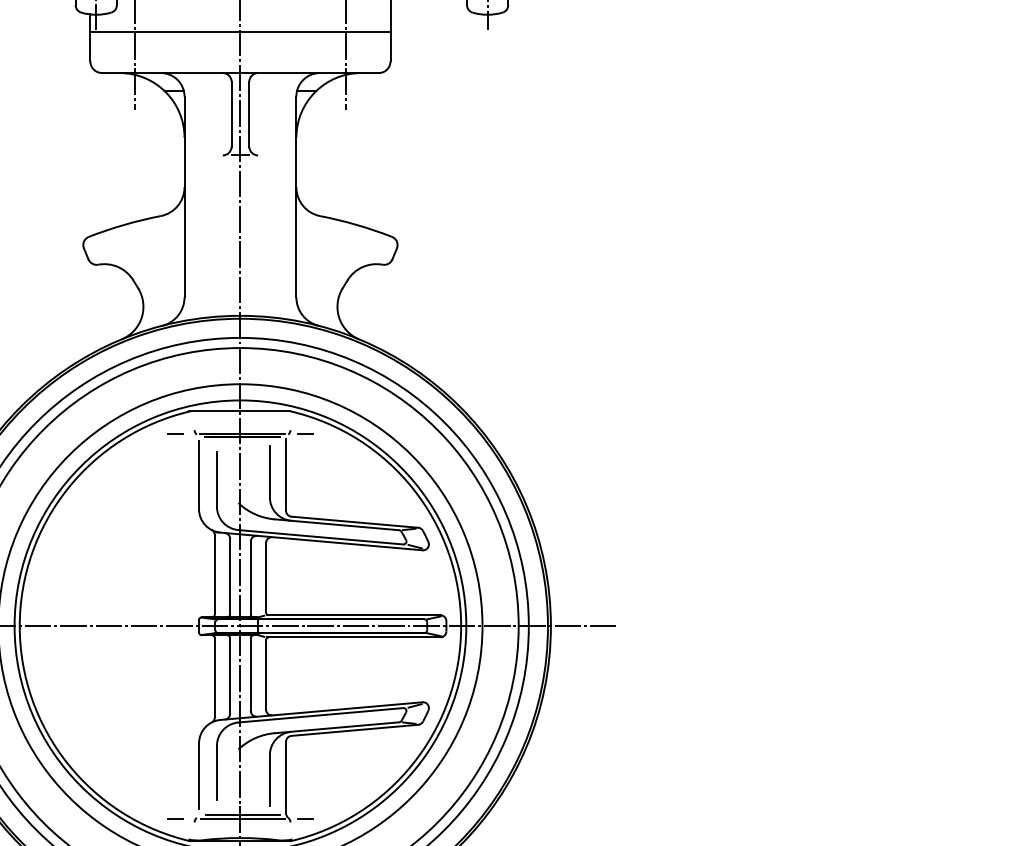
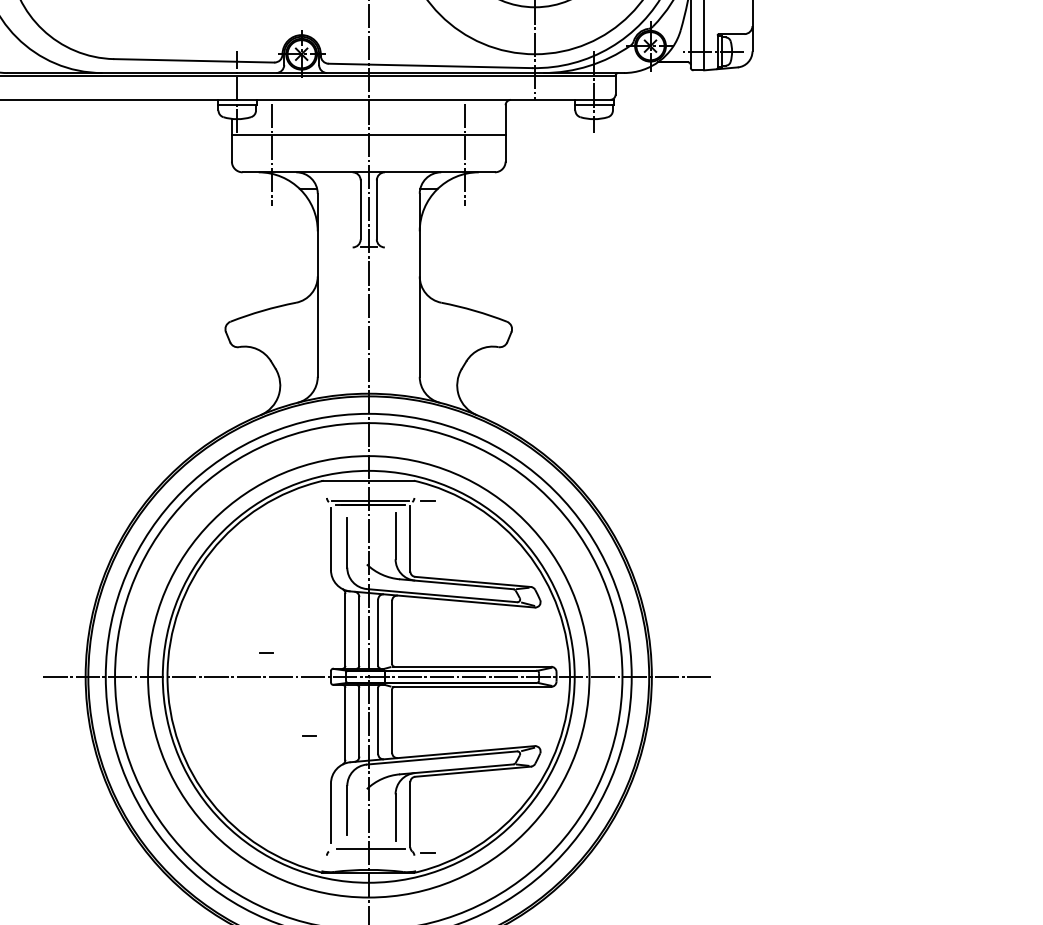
line: (175, 432) -> (266, 652), moved
line: (175, 818) -> (309, 735), moved
line: (243, 818) -> (371, 852), removed

